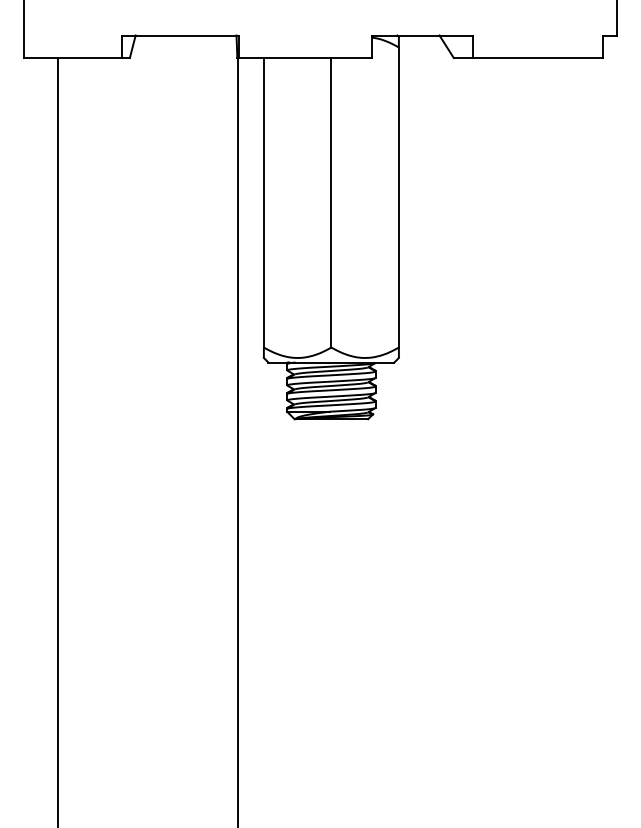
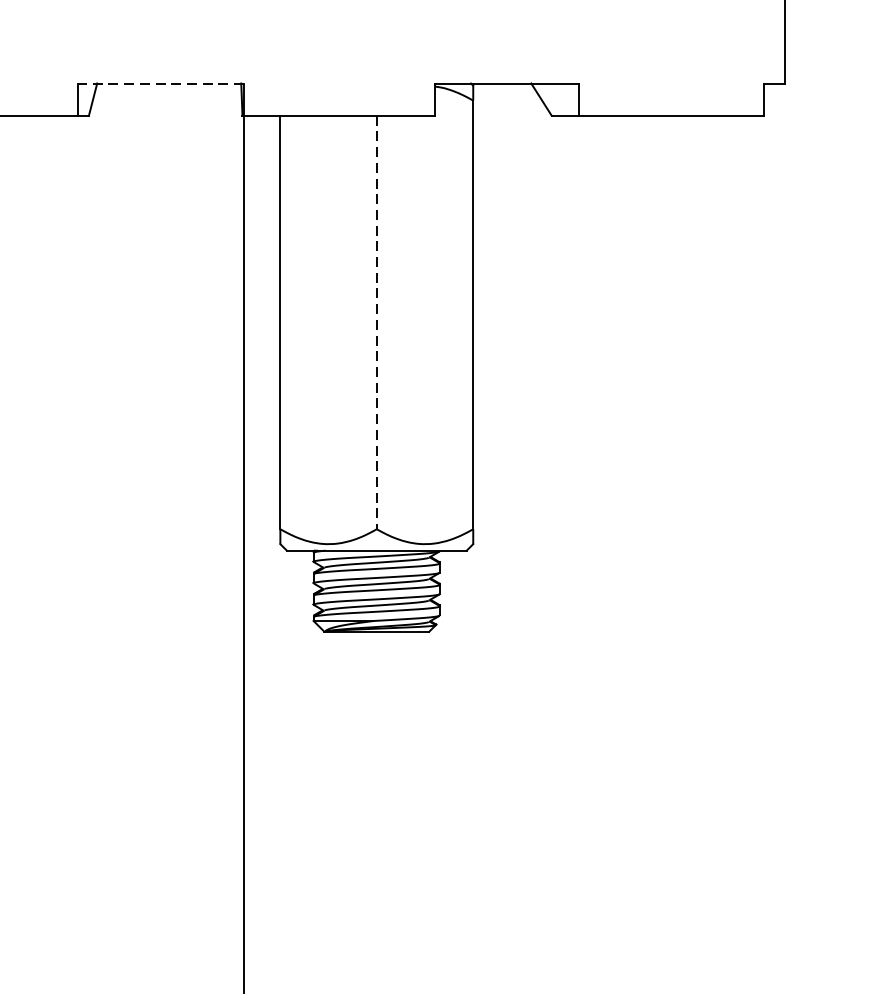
line: (179, 35) -> (159, 83), solid -> dashed
line: (331, 202) -> (376, 322), solid -> dashed

